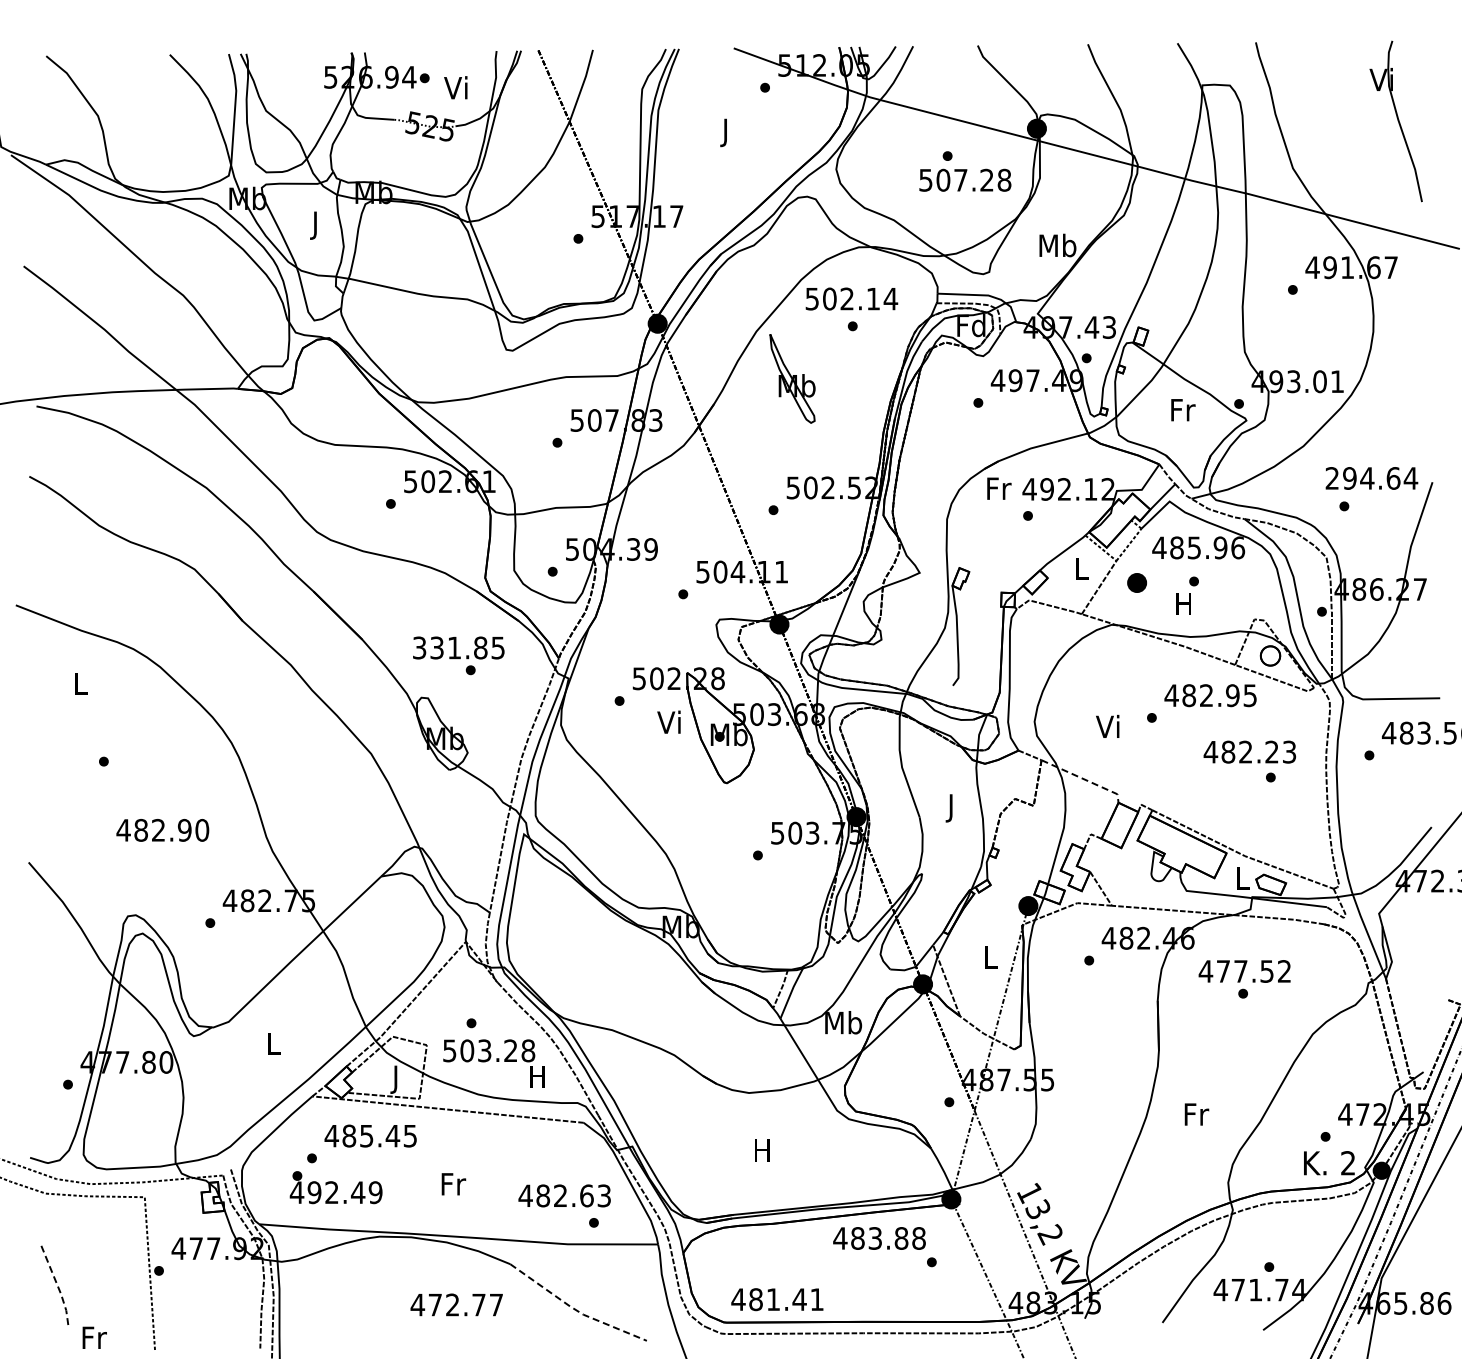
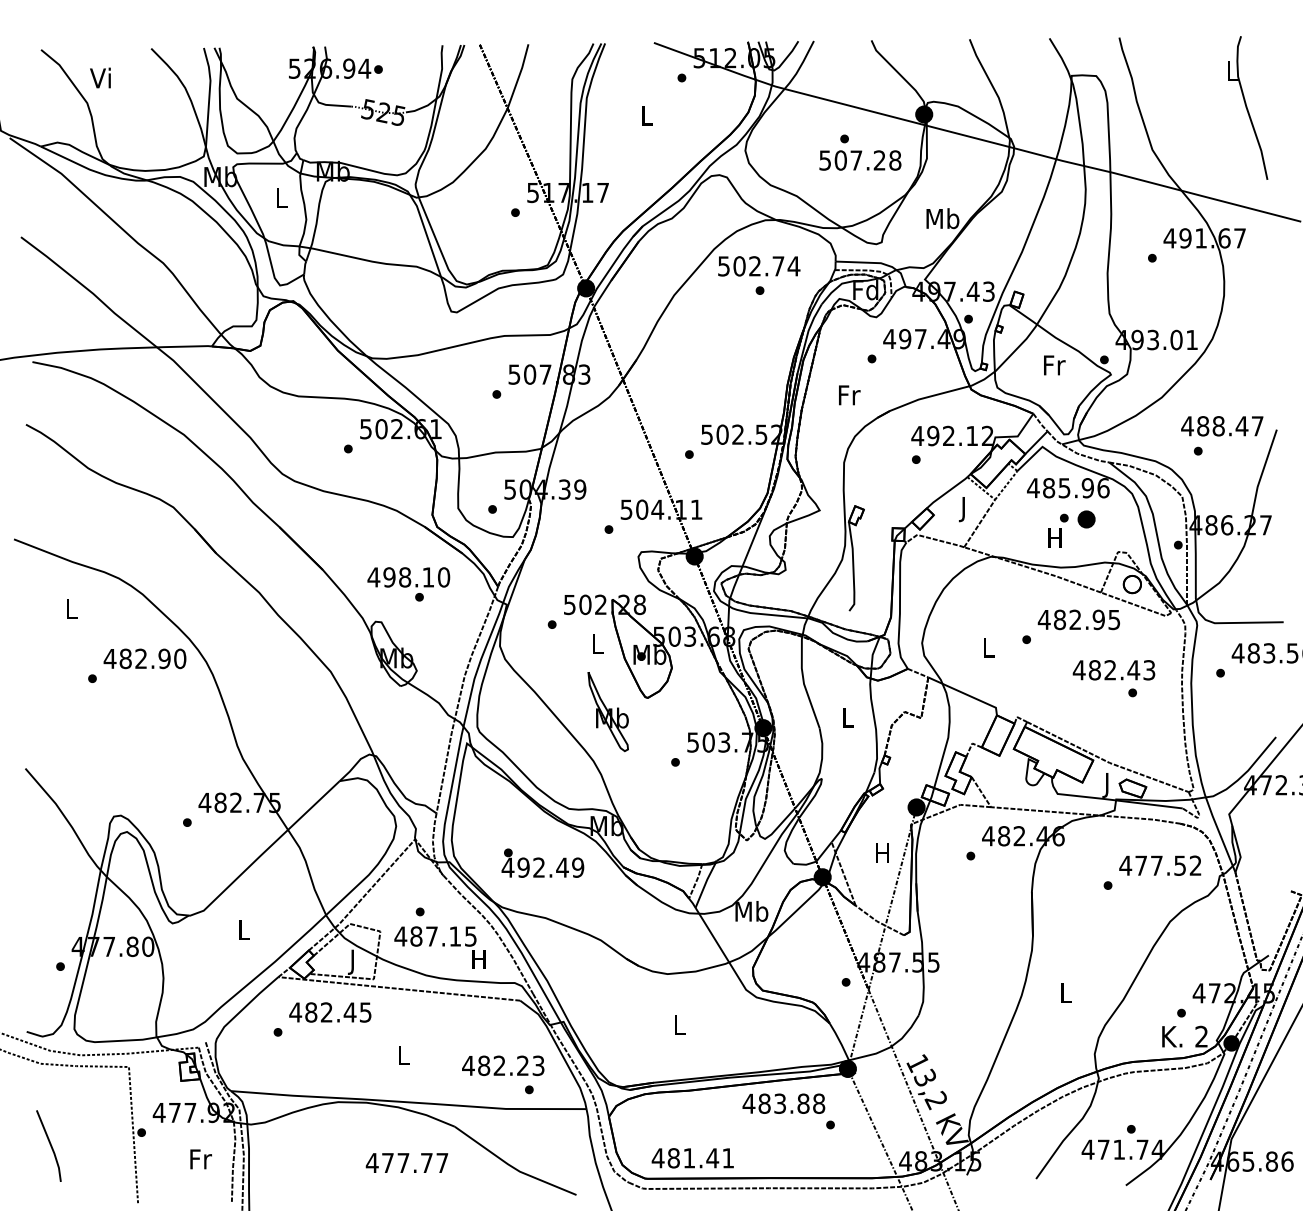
text: (1380, 79) -> (1230, 70), Vi -> L
text: (455, 87) -> (100, 77), moved
text: (726, 132) -> (647, 117), J -> L
text: (316, 225) -> (282, 200), J -> L
text: (873, 299) -> (778, 266), 502.14 -> 502.74
part: (792, 378) -> (608, 711), moved
text: (1371, 478) -> (1222, 426), 294.64 -> 488.47
text: (999, 488) -> (849, 395), moved
text: (1081, 571) -> (963, 509), L -> J
part: (1136, 582) -> (1086, 519), moved
text: (458, 647) -> (408, 576), 331.85 -> 498.10
text: (668, 721) -> (595, 642), Vi -> L
text: (1107, 725) -> (987, 646), Vi -> L
text: (1271, 751) -> (1133, 669), 482.23 -> 482.43
line: (1084, 779) -> (966, 694), dashed -> solid
text: (951, 808) -> (848, 720), J -> L
text: (162, 830) -> (144, 658), moved
text: (1242, 881) -> (1107, 785), L -> J
text: (990, 957) -> (882, 853), L -> H
text: (1244, 971) -> (1160, 865), moved
text: (488, 1050) -> (435, 936), 503.28 -> 487.15
text: (1196, 1114) -> (1066, 993), Fr -> L
text: (366, 1135) -> (326, 1011), 485.45 -> 482.45
text: (762, 1150) -> (679, 1025), H -> L
text: (453, 1184) -> (404, 1055), Fr -> L
text: (335, 1187) -> (542, 863), moved
text: (586, 1195) -> (522, 1065), 482.63 -> 482.23
line: (57, 1286) -> (51, 1146), dashed -> solid
text: (452, 1304) -> (403, 1162), 472.77 -> 477.77
line: (574, 1309) -> (511, 1167), dashed -> solid
text: (94, 1337) -> (200, 1159), moved

